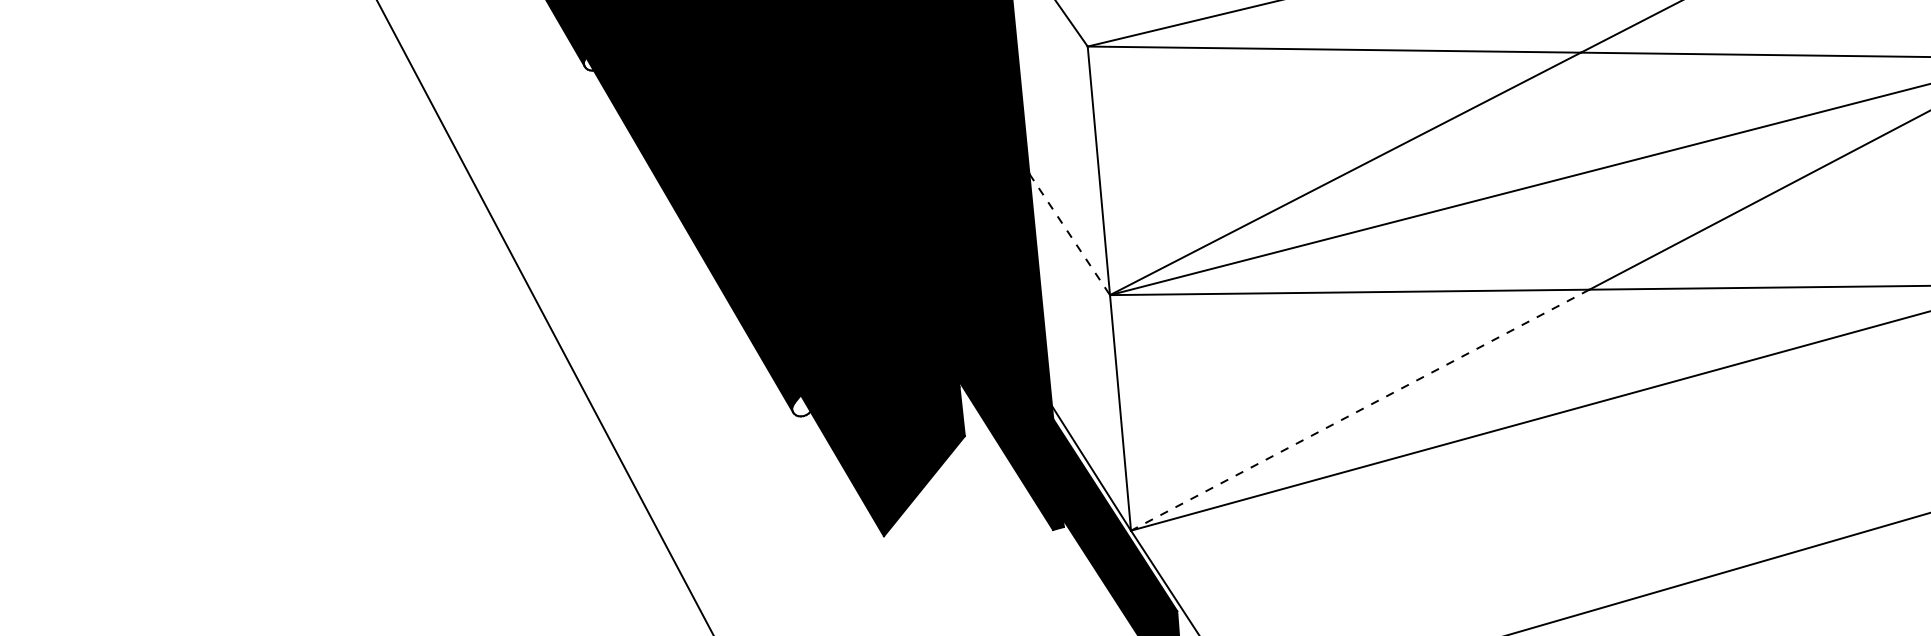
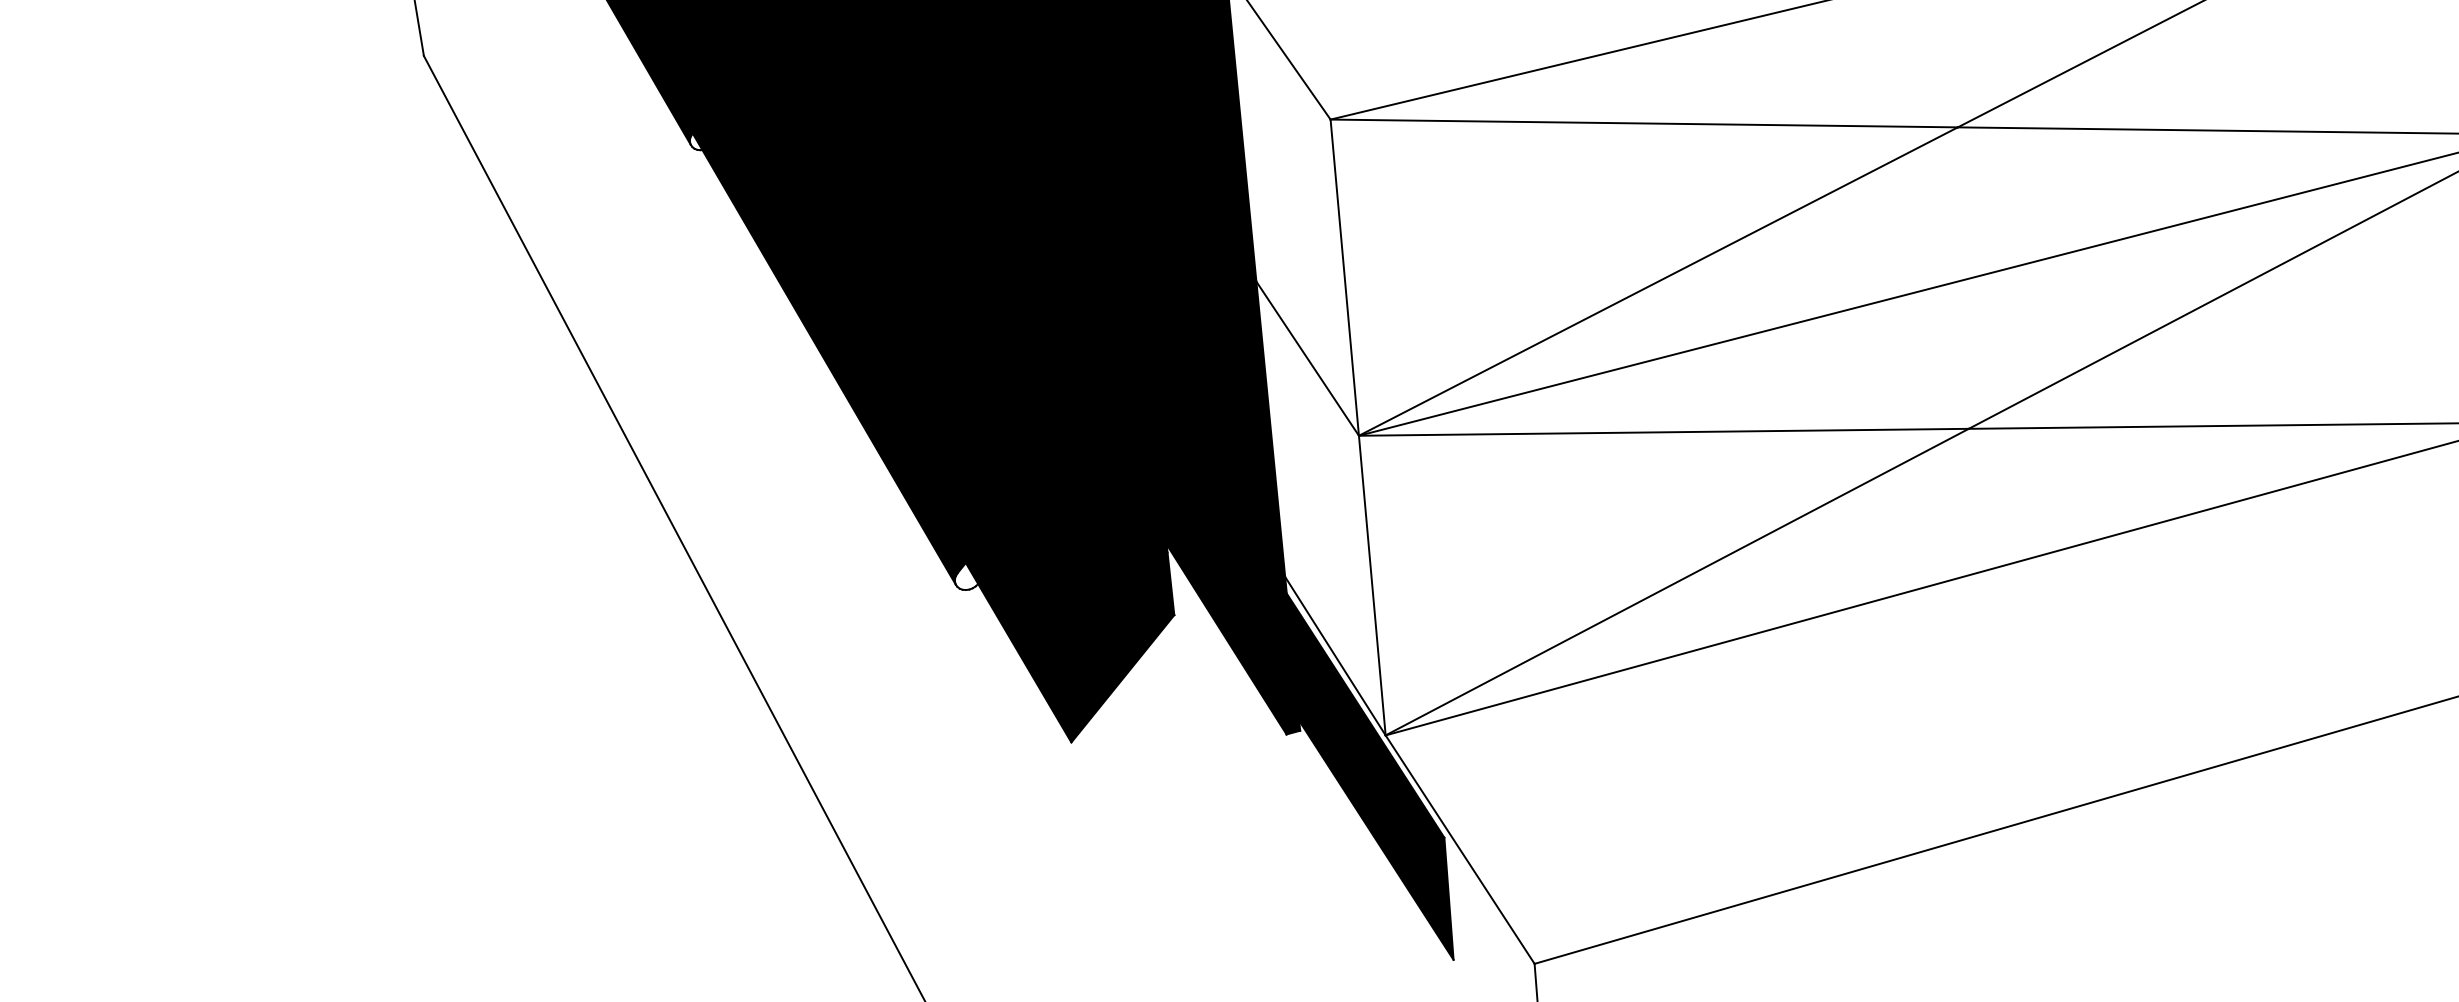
line: (1069, 234) -> (1307, 358), dashed -> solid
line: (1359, 410) -> (1676, 582), dashed -> solid

